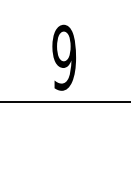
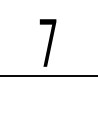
text: (63, 57) -> (47, 42), 9 -> 7

